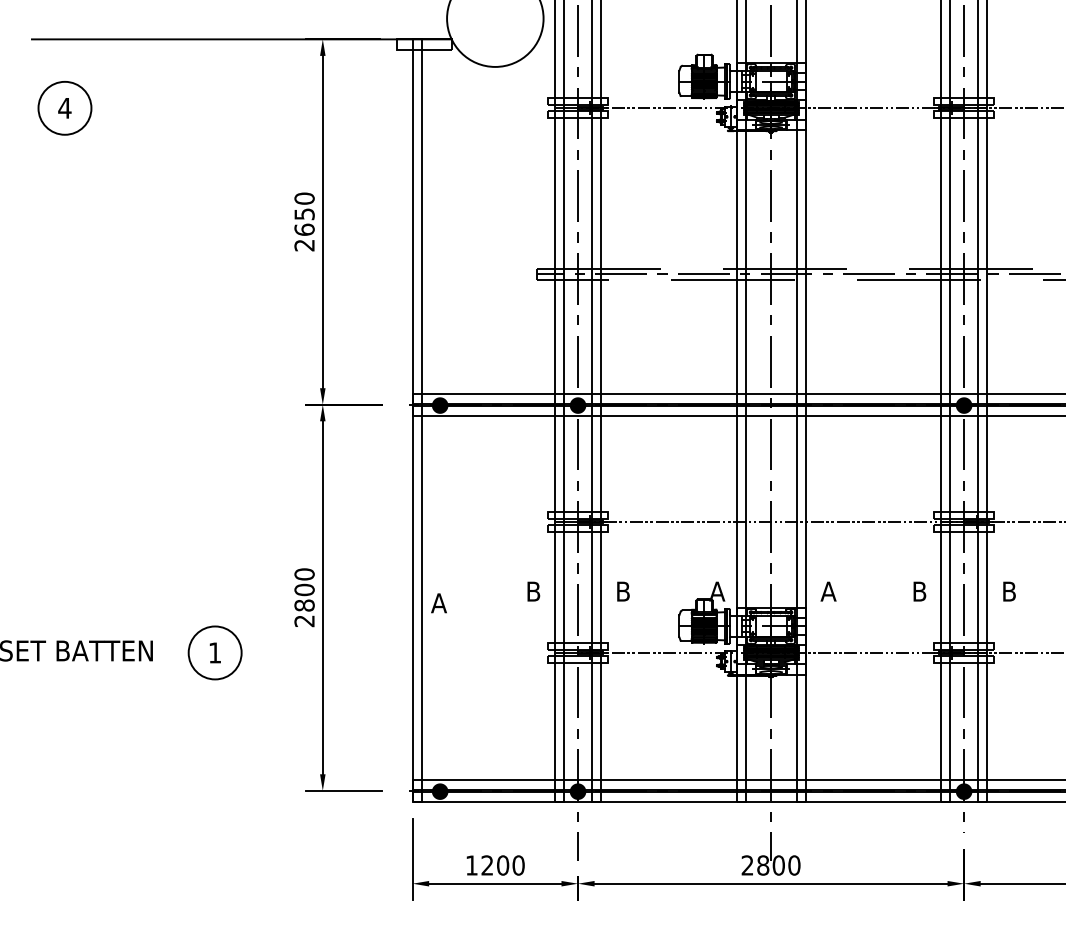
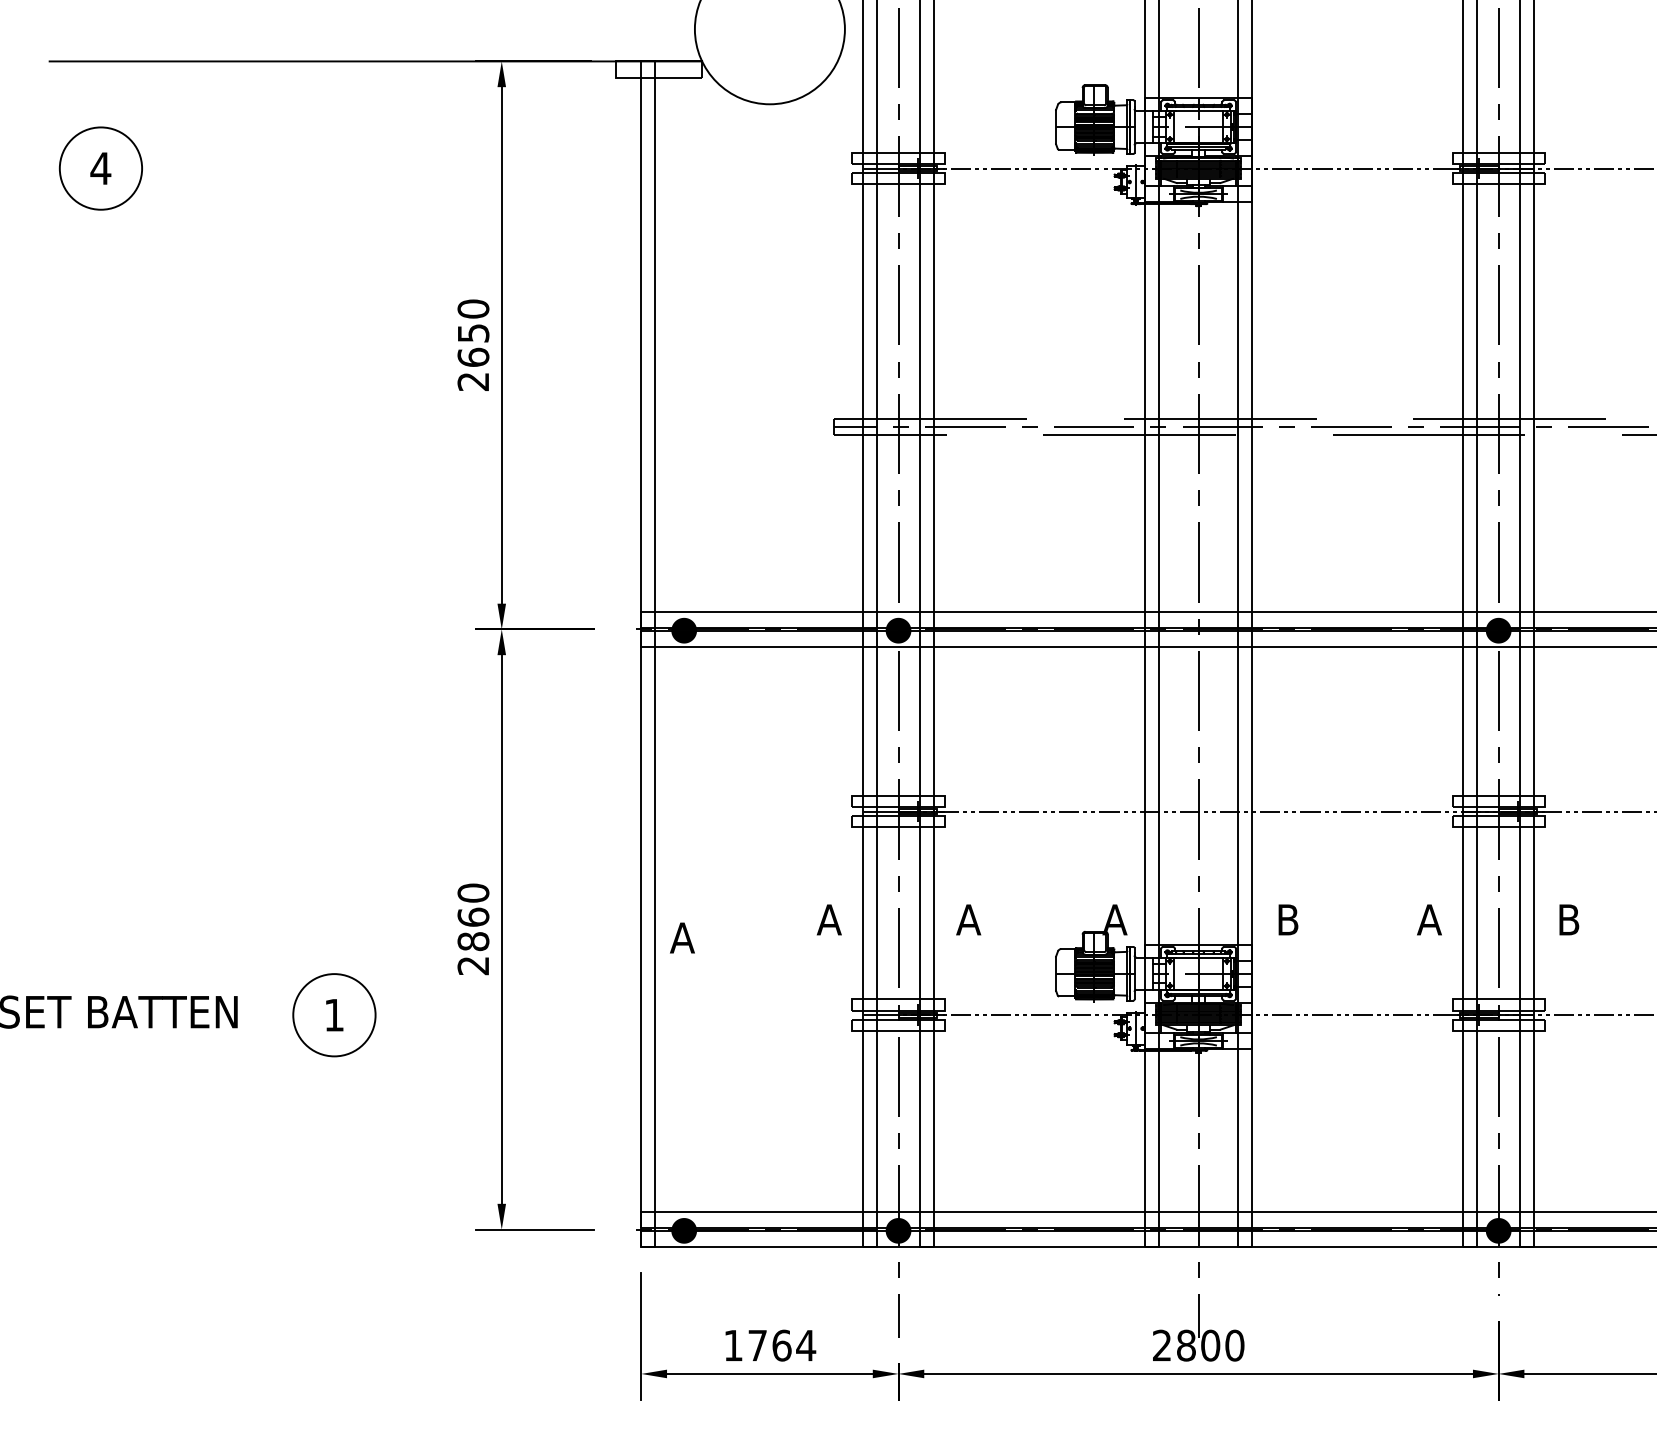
text: (304, 589) -> (473, 916), 2800 -> 2860
text: (533, 591) -> (829, 919), B -> A
text: (623, 591) -> (969, 919), B -> A
text: (828, 591) -> (1287, 919), A -> B
text: (919, 591) -> (1429, 919), B -> A
text: (503, 865) -> (782, 1345), 1200 -> 1764

